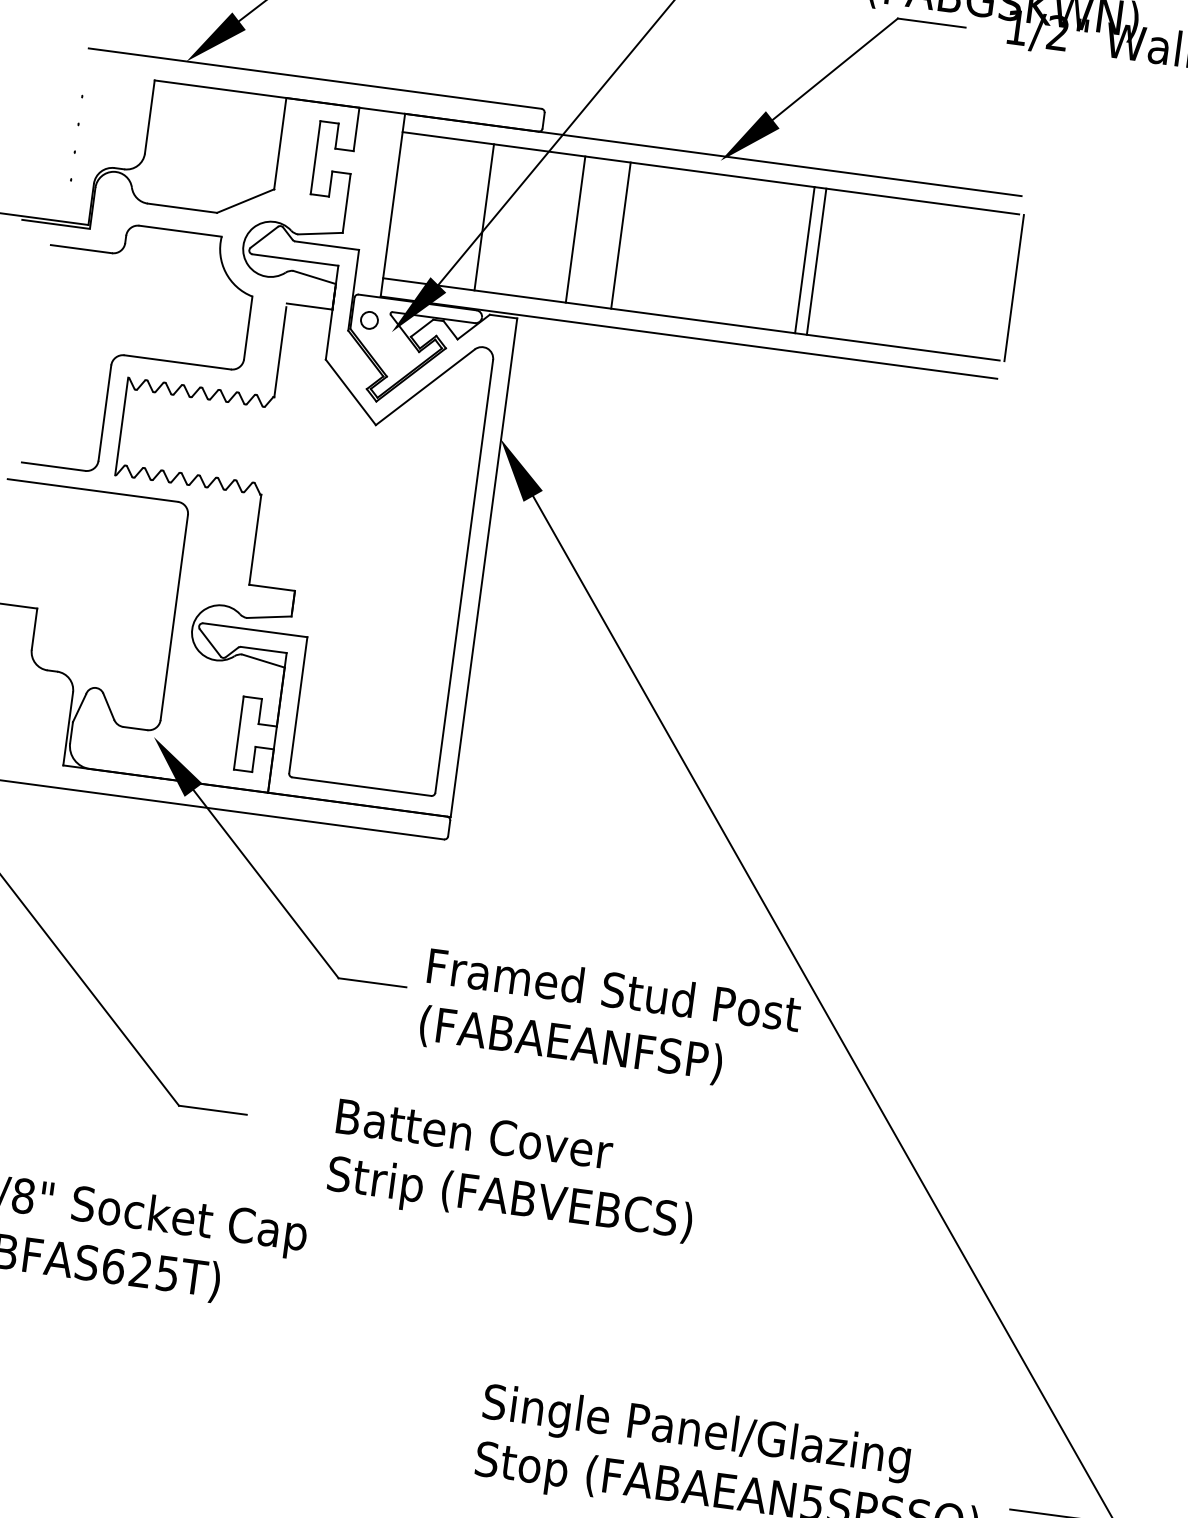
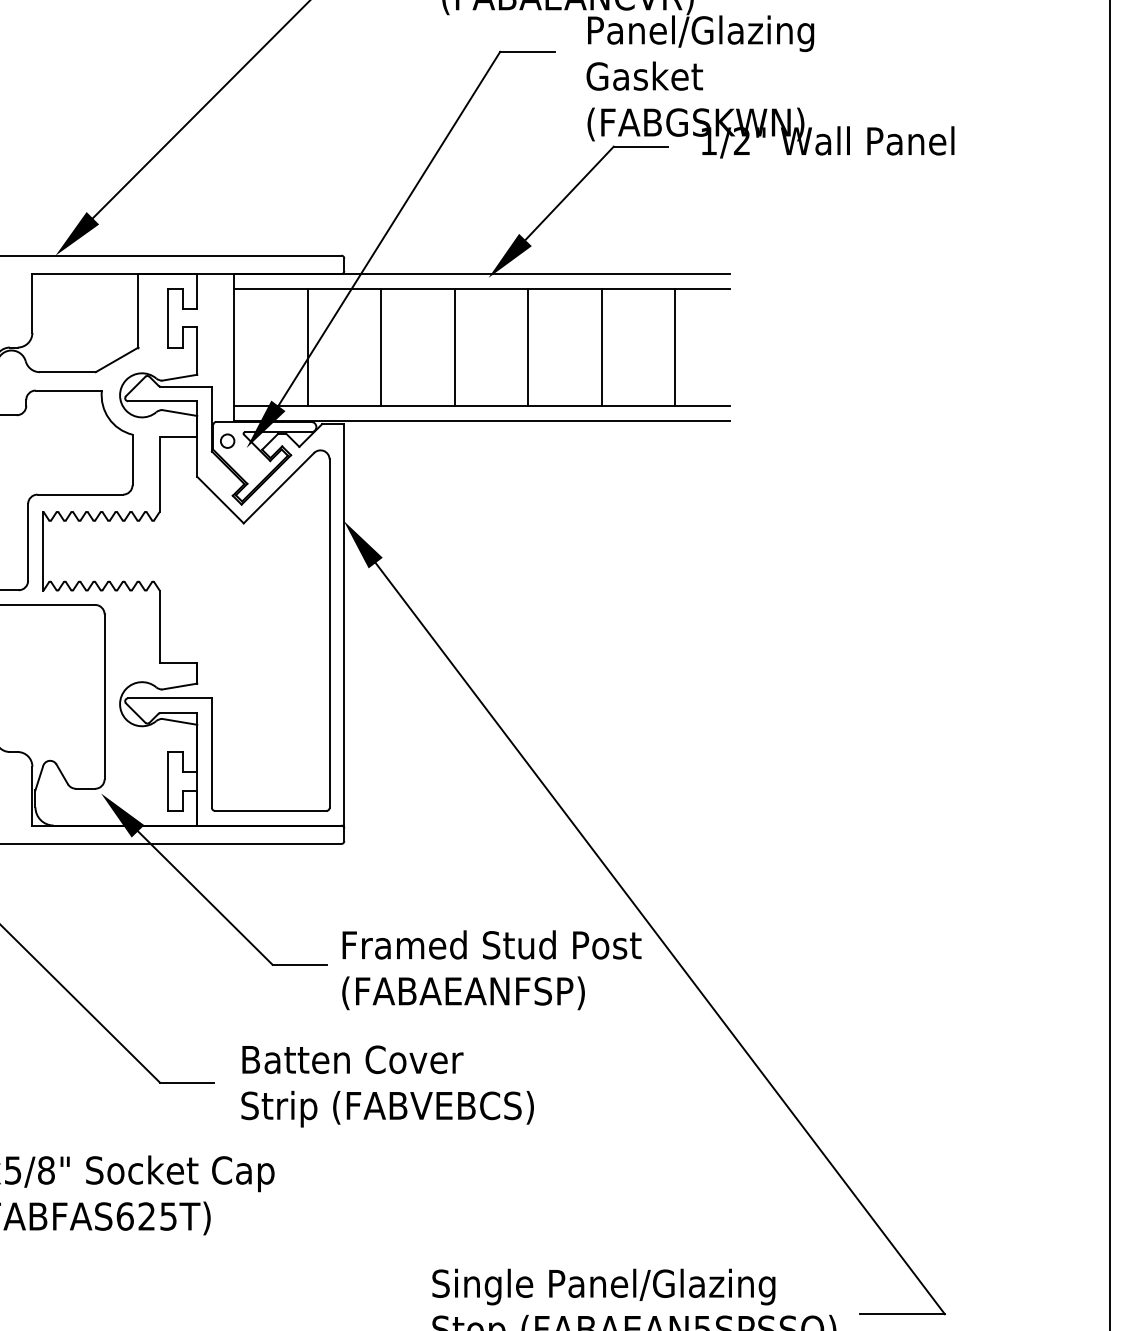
line: (620, 235) -> (454, 347), moved
line: (804, 260) -> (601, 347), moved
line: (817, 261) -> (528, 347), moved
line: (1014, 288) -> (675, 347), moved
text: (513, 1173) -> (387, 1086), moved

